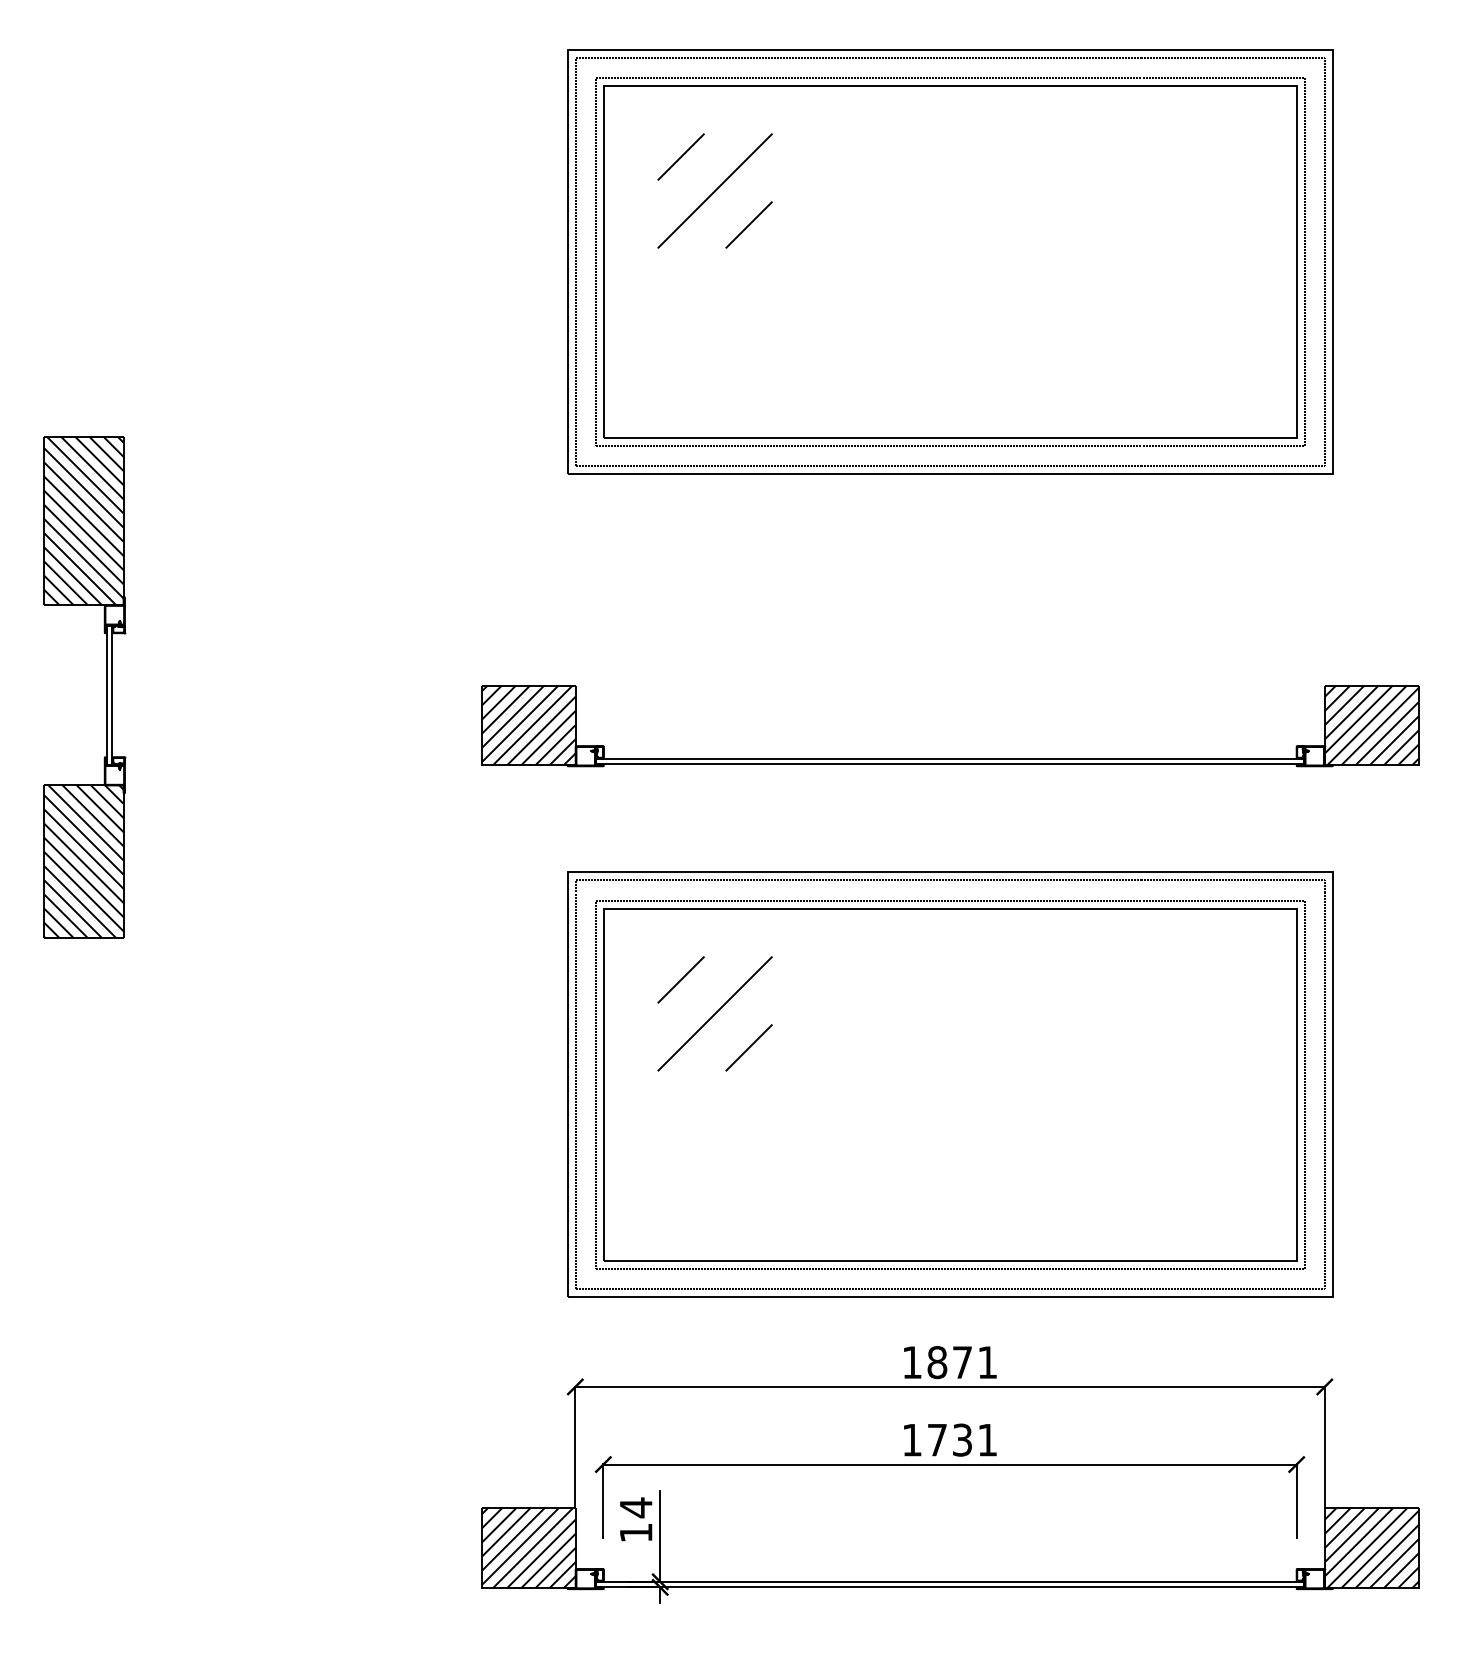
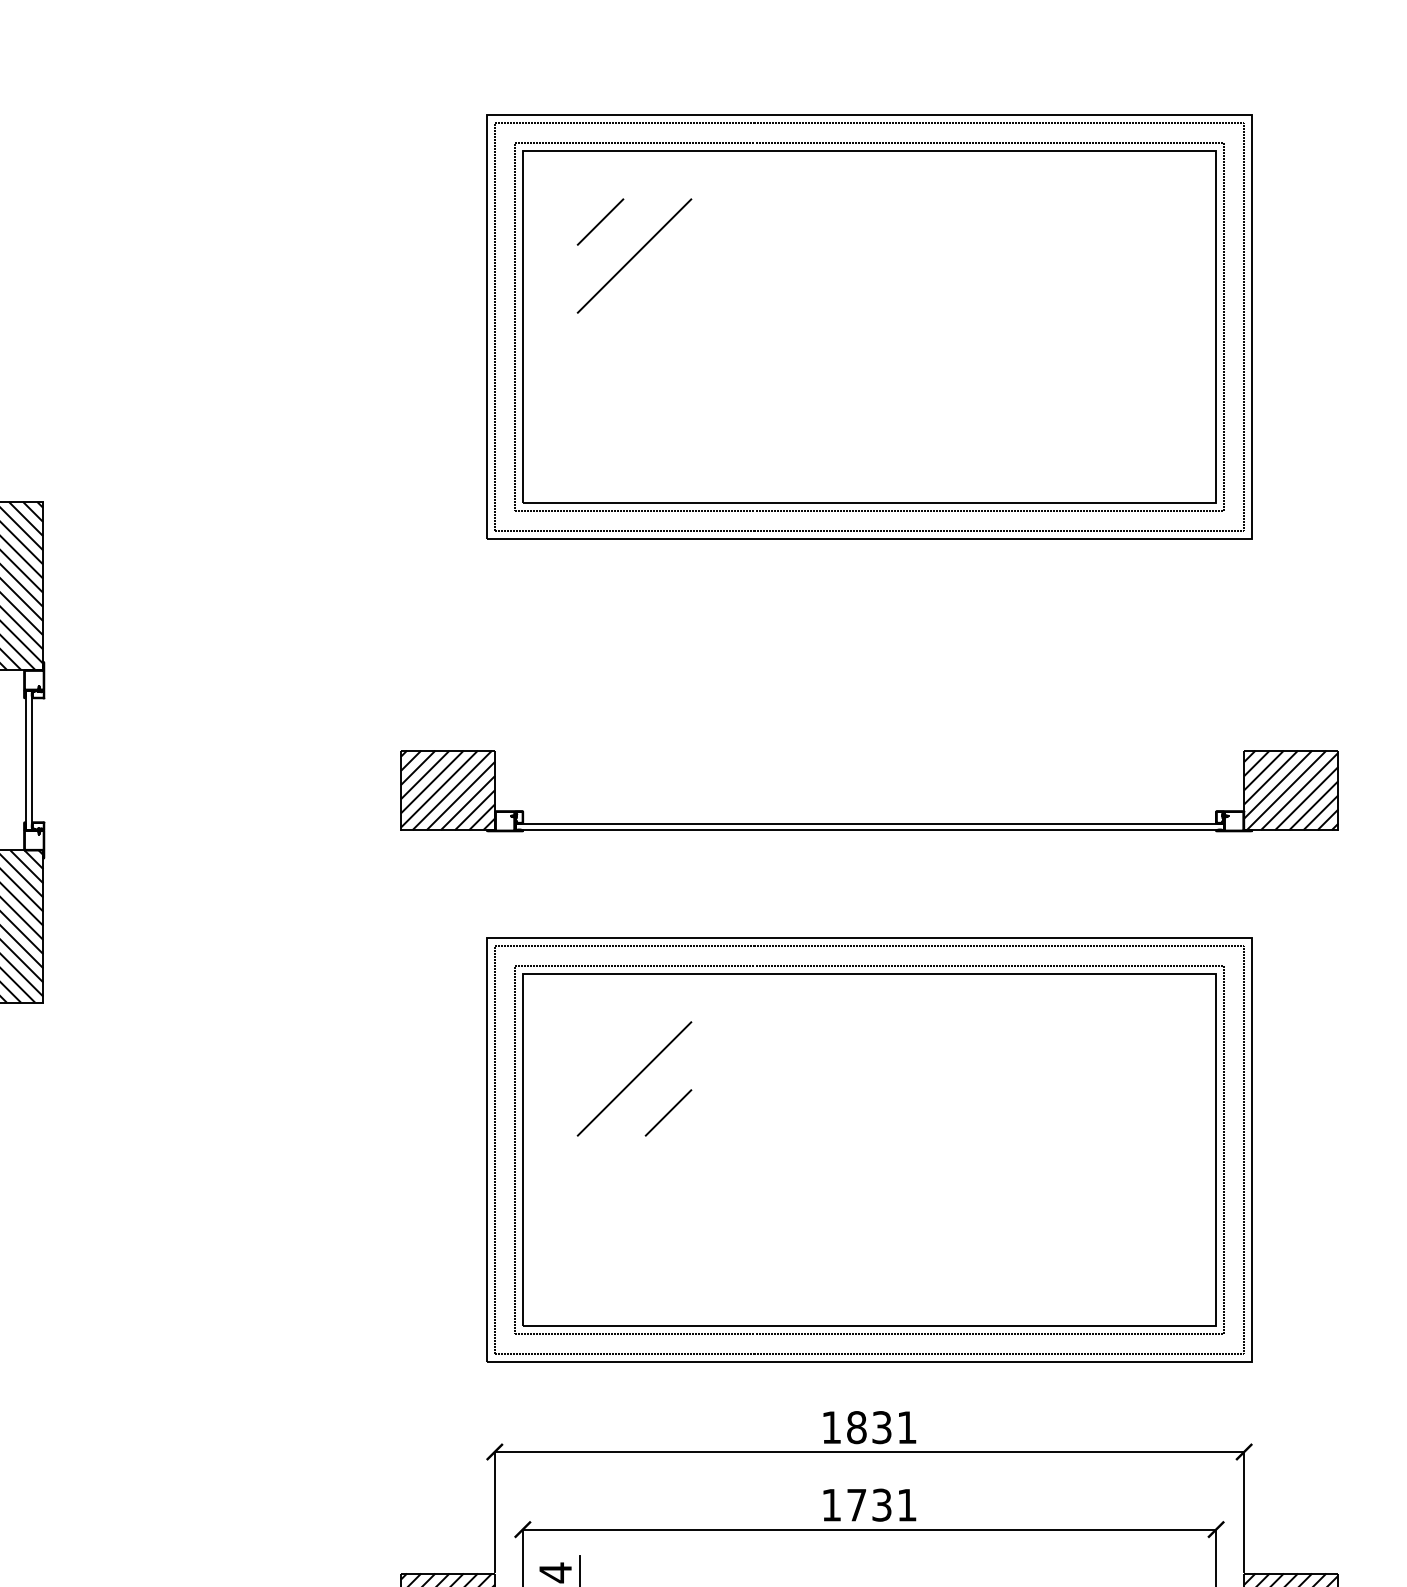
line: (748, 224) -> (667, 289), removed
line: (680, 979) -> (599, 1044), removed
text: (962, 1362) -> (881, 1427), 1871 -> 1831

